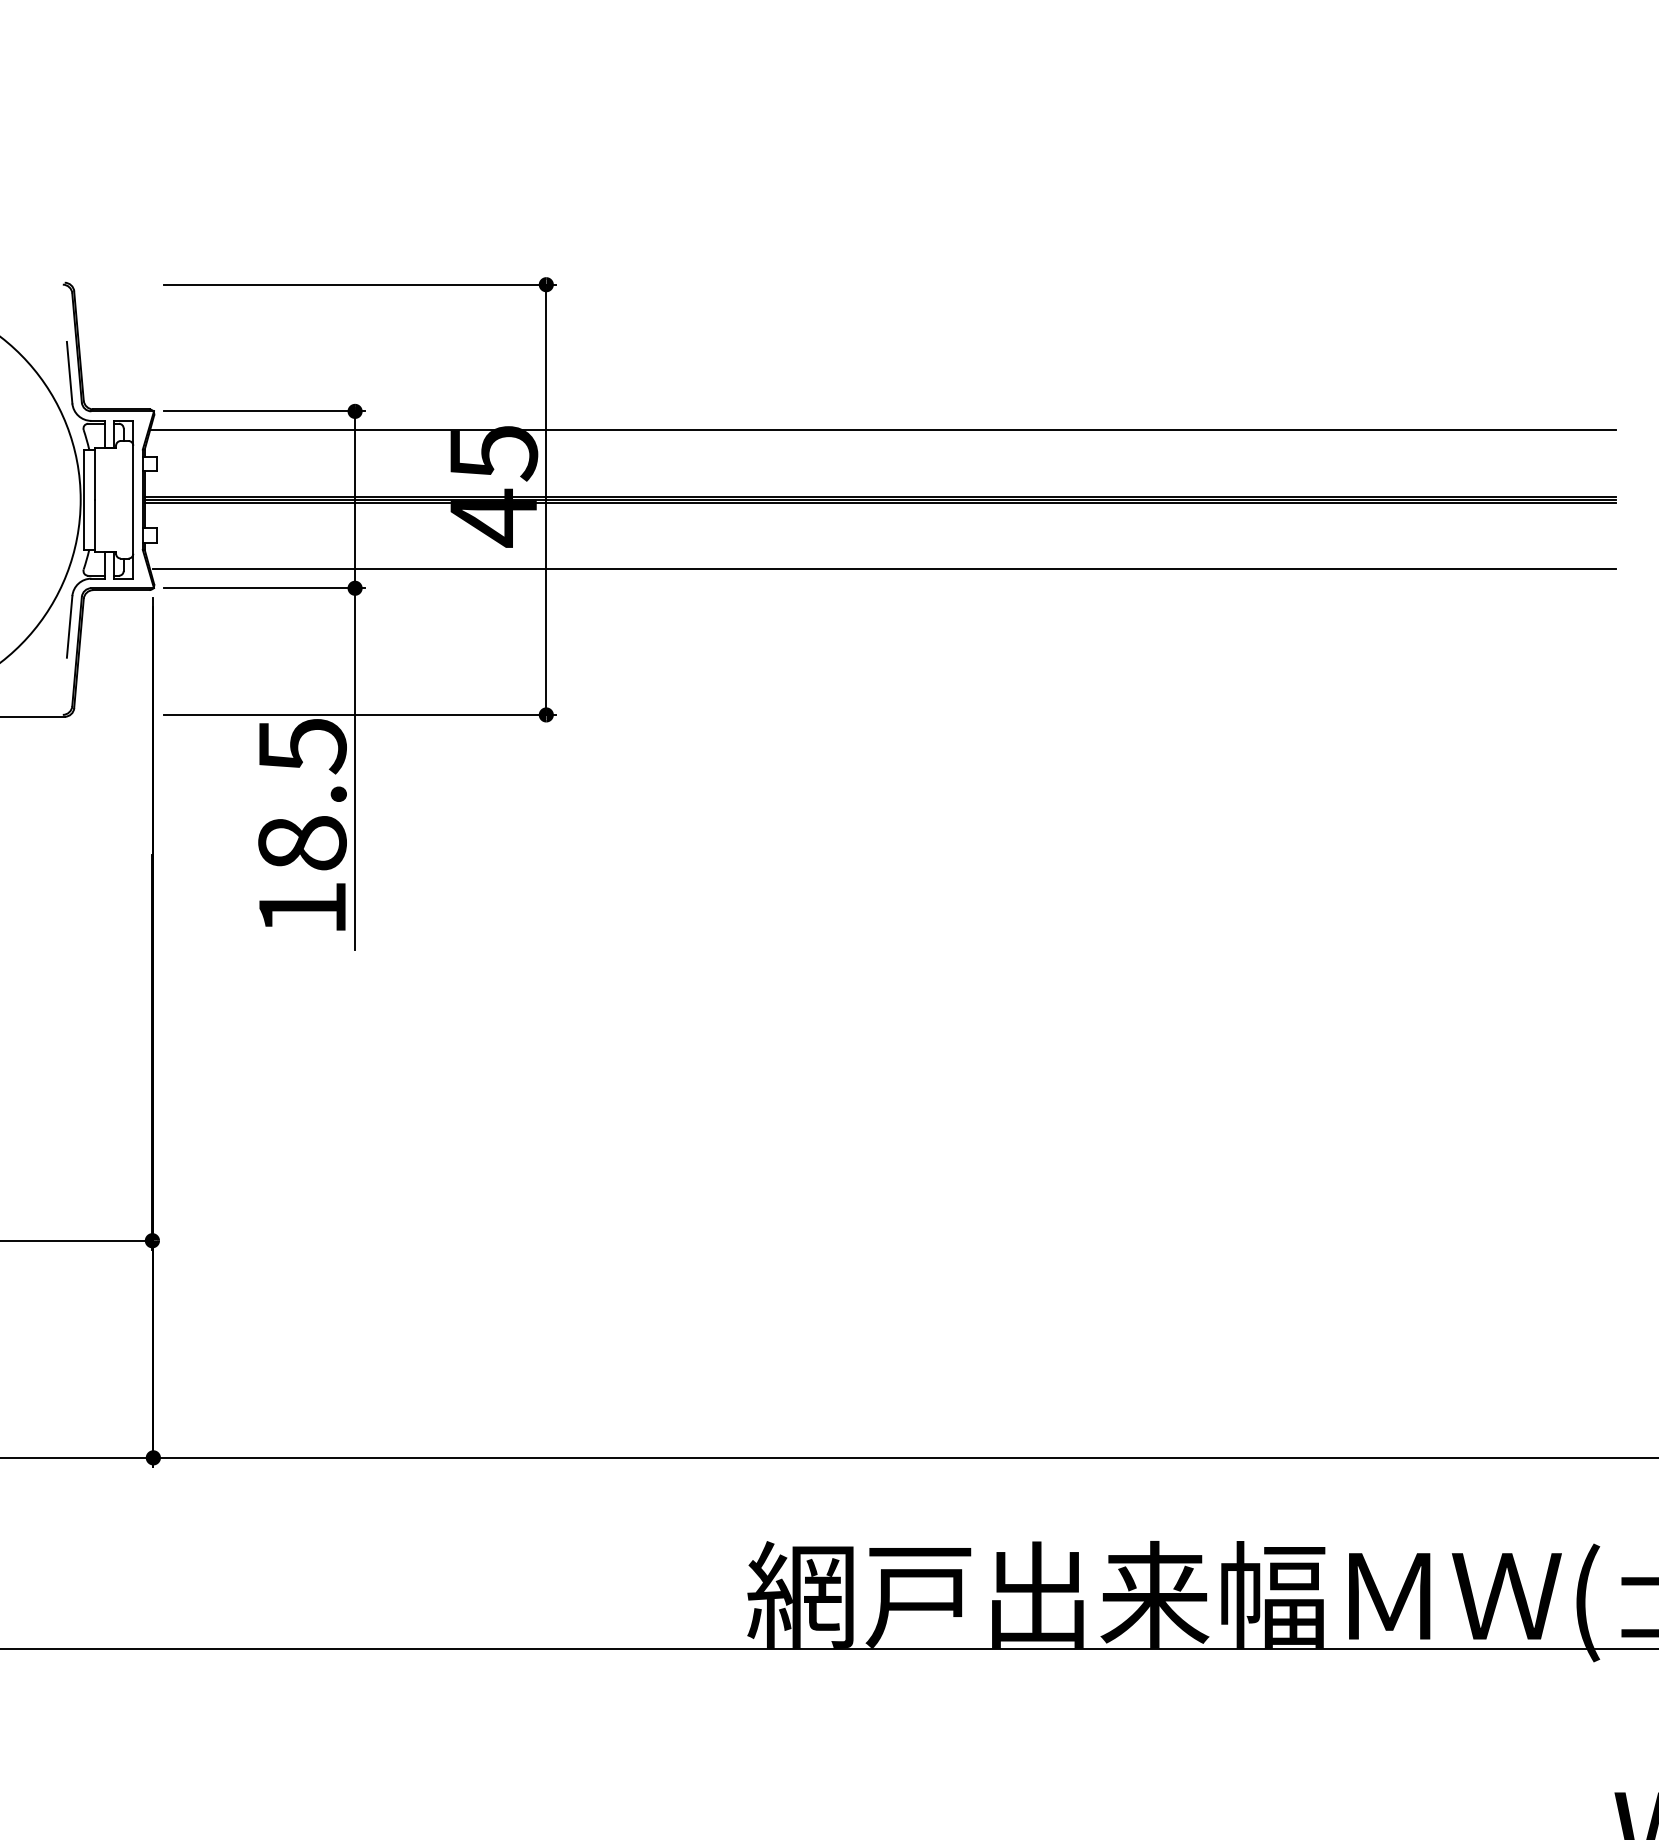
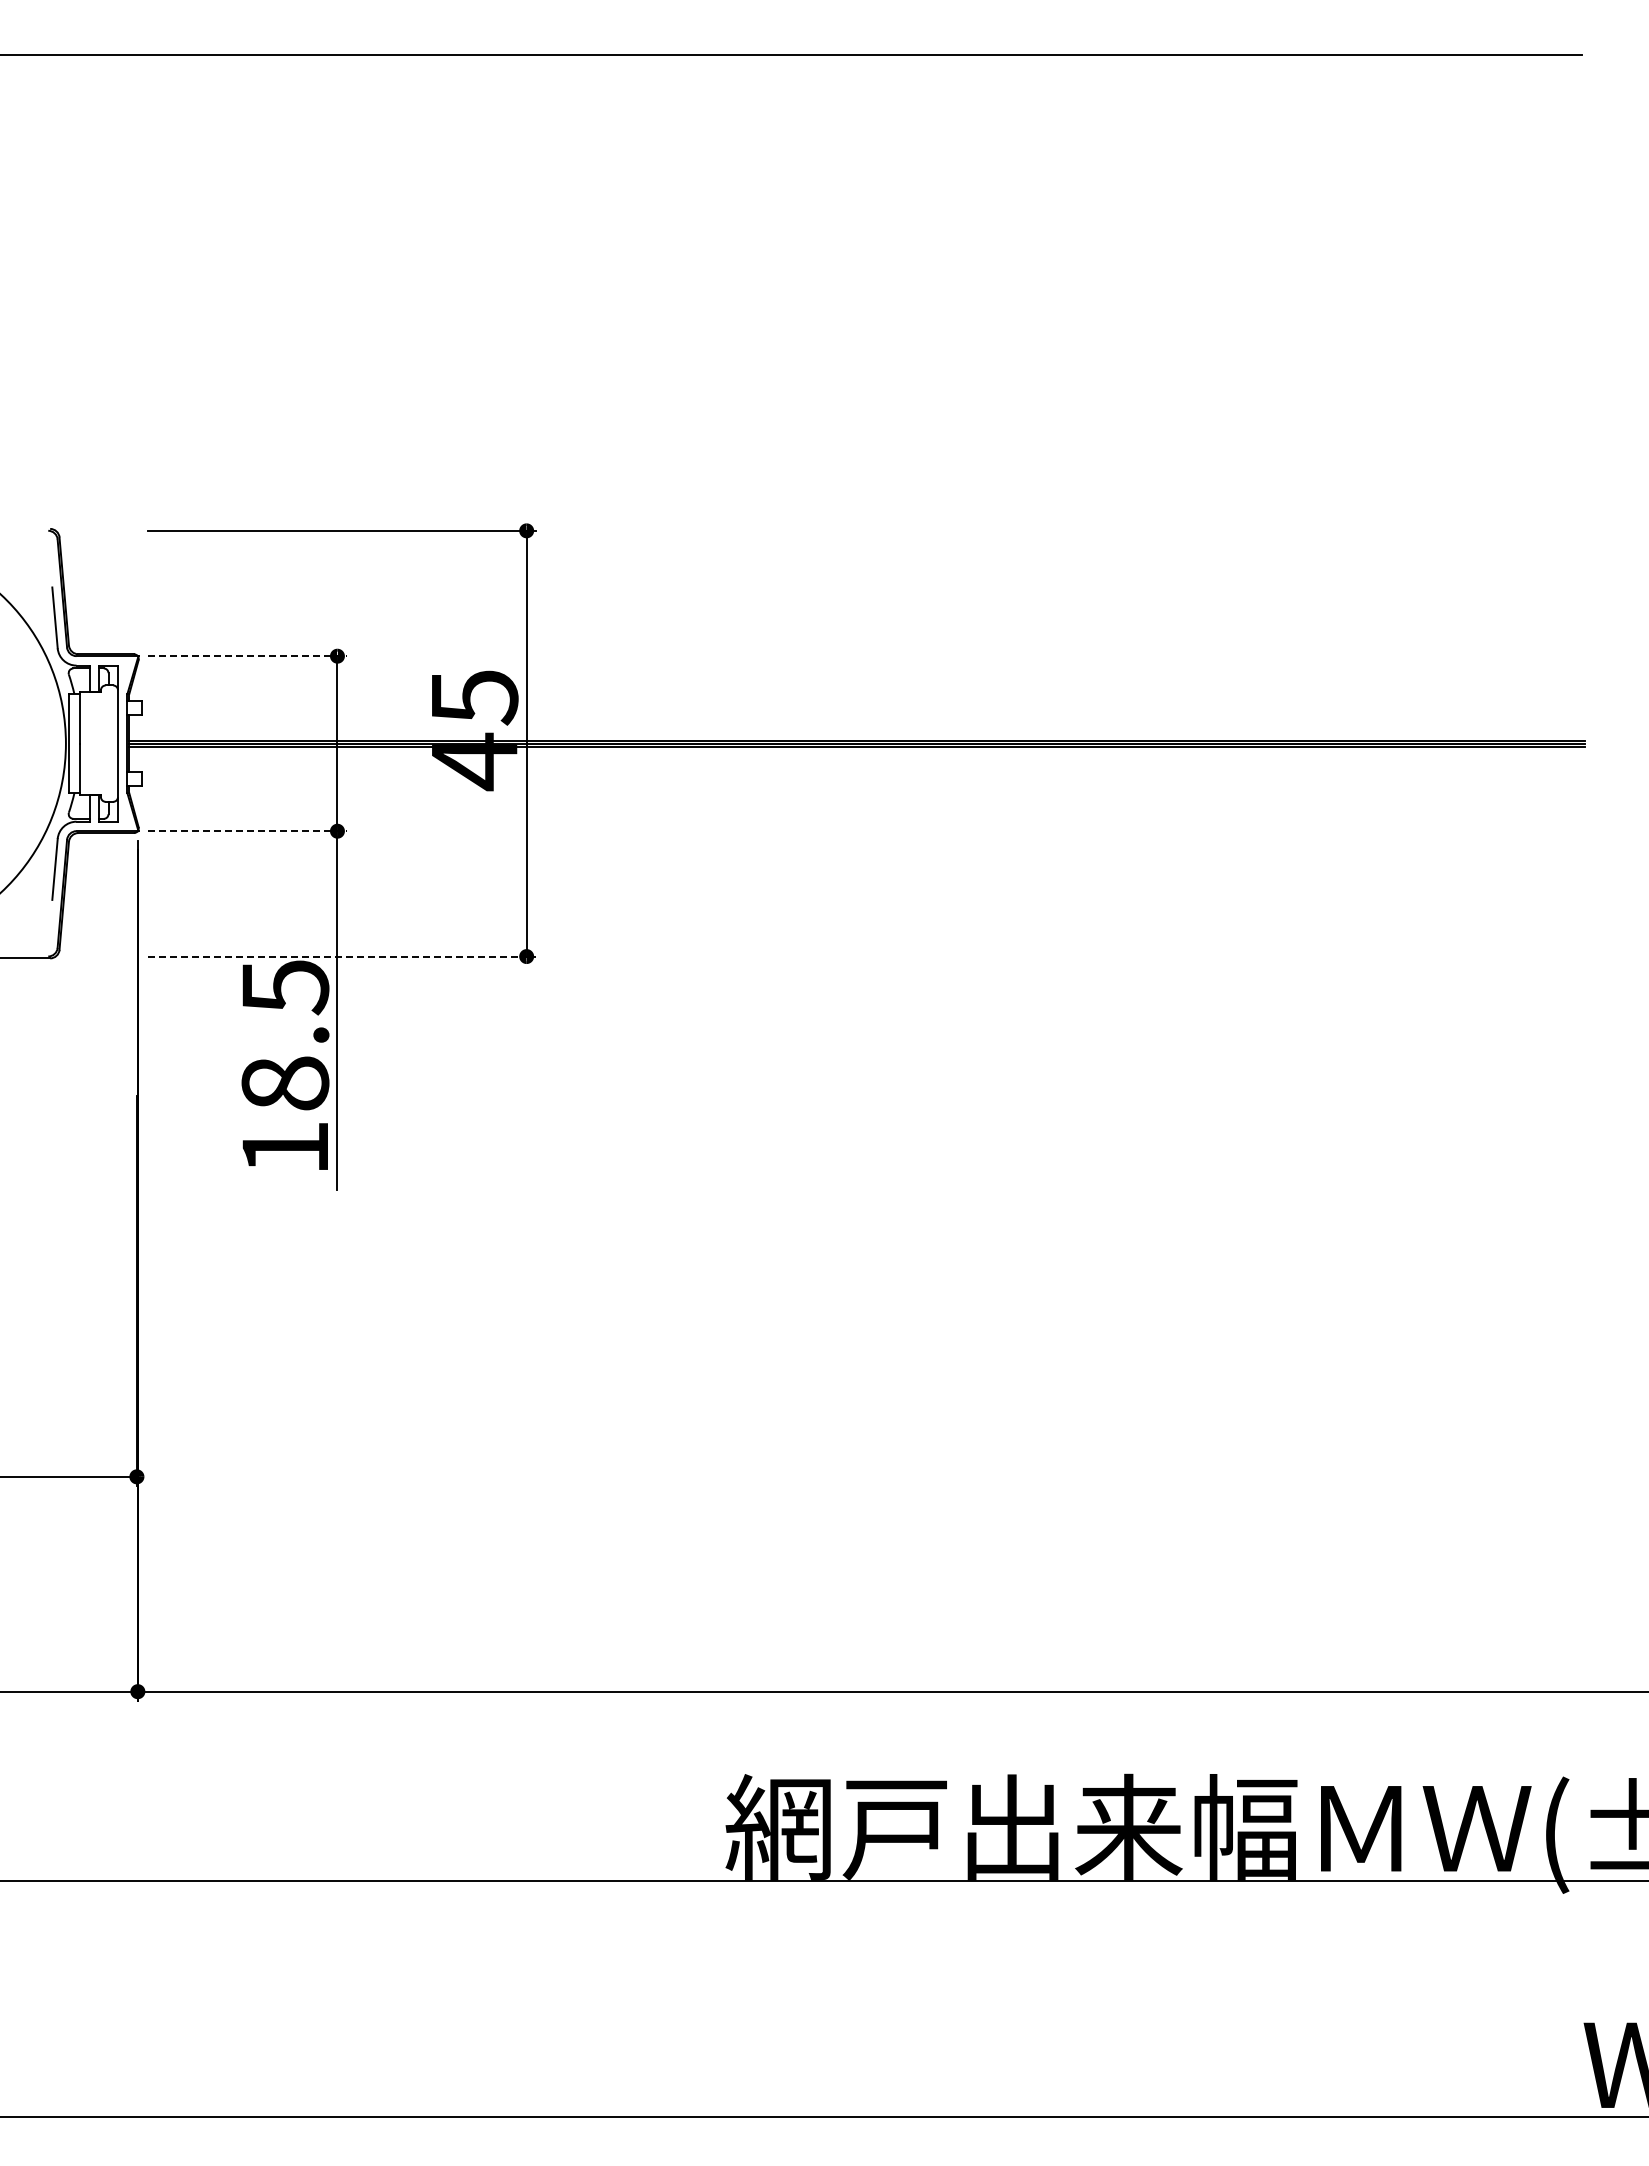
line: (265, 411) -> (248, 656), solid -> dashed
line: (882, 430) -> (859, 675), removed
line: (883, 569) -> (860, 812), removed
line: (265, 588) -> (248, 831), solid -> dashed
line: (360, 714) -> (342, 956), solid -> dashed

